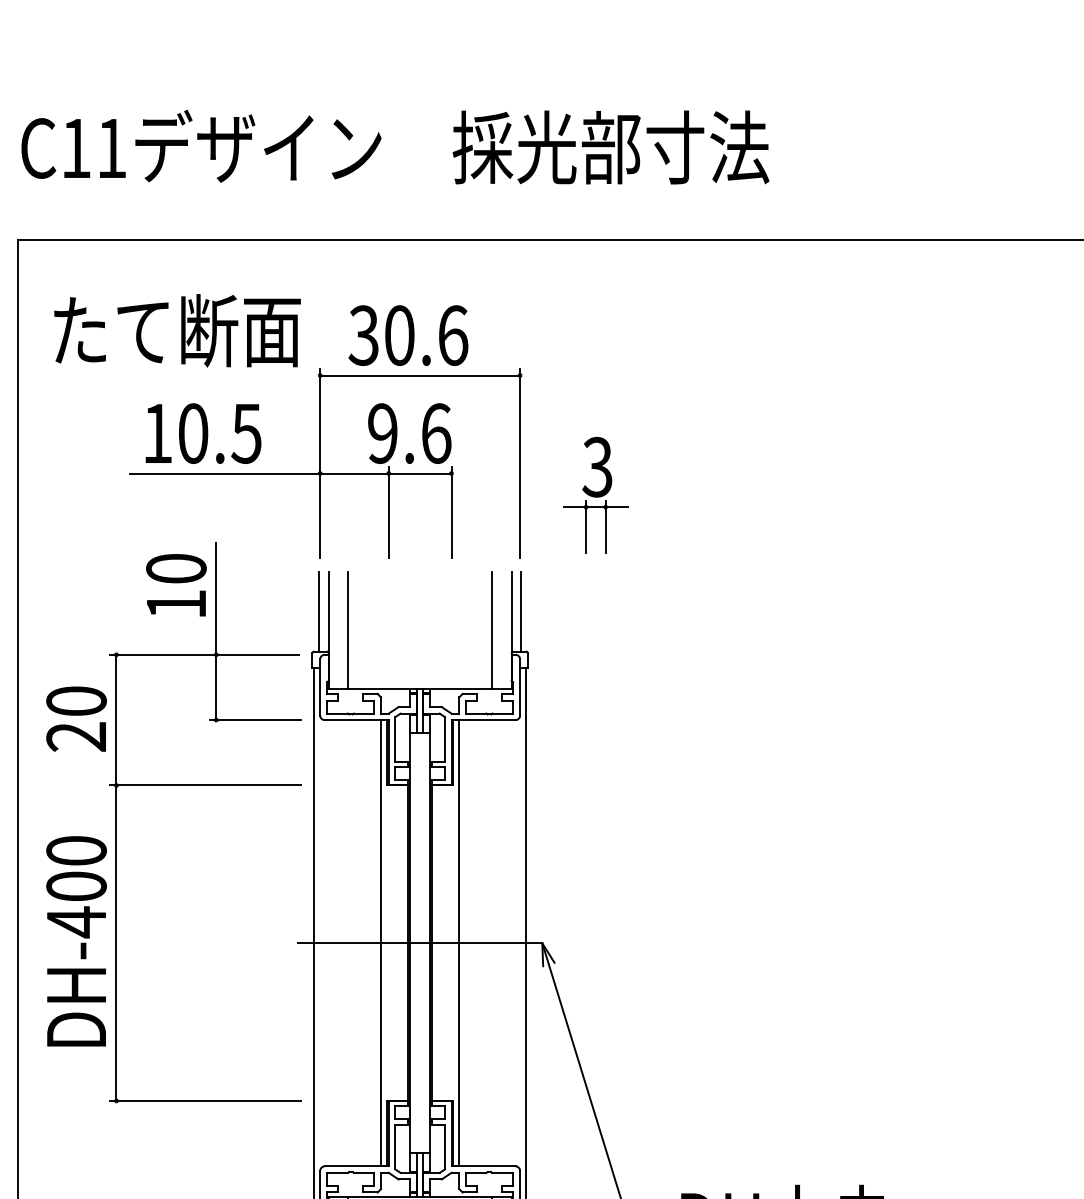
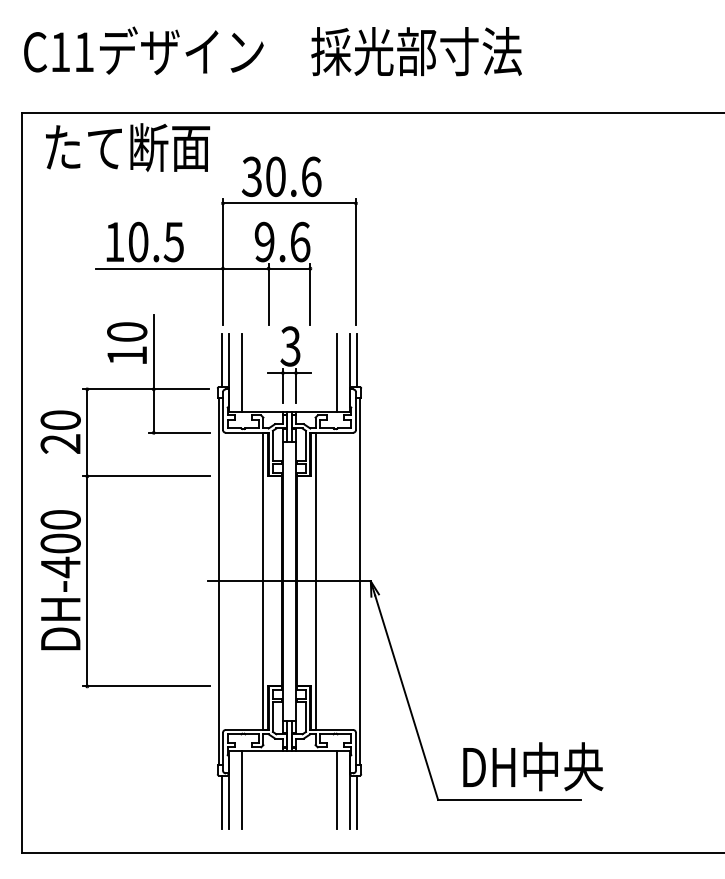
text: (178, 330) -> (128, 147), moved
part: (595, 494) -> (289, 364), moved

